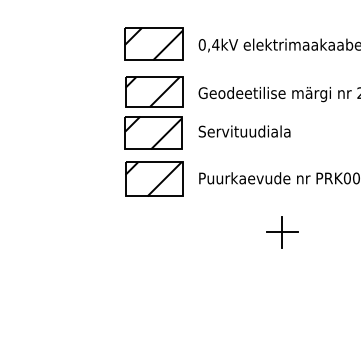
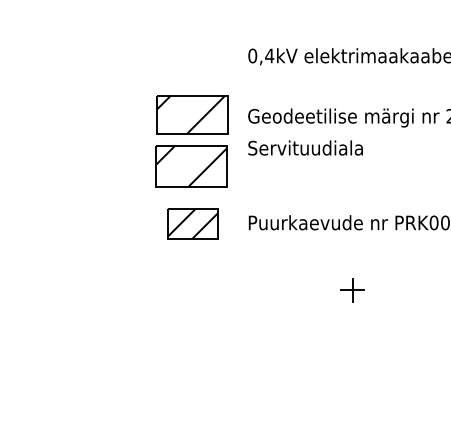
part: (153, 43) -> (191, 54), removed
text: (244, 131) -> (305, 148), moved
part: (154, 178) -> (193, 222), size x0.7
part: (282, 232) -> (352, 290), size x0.6

